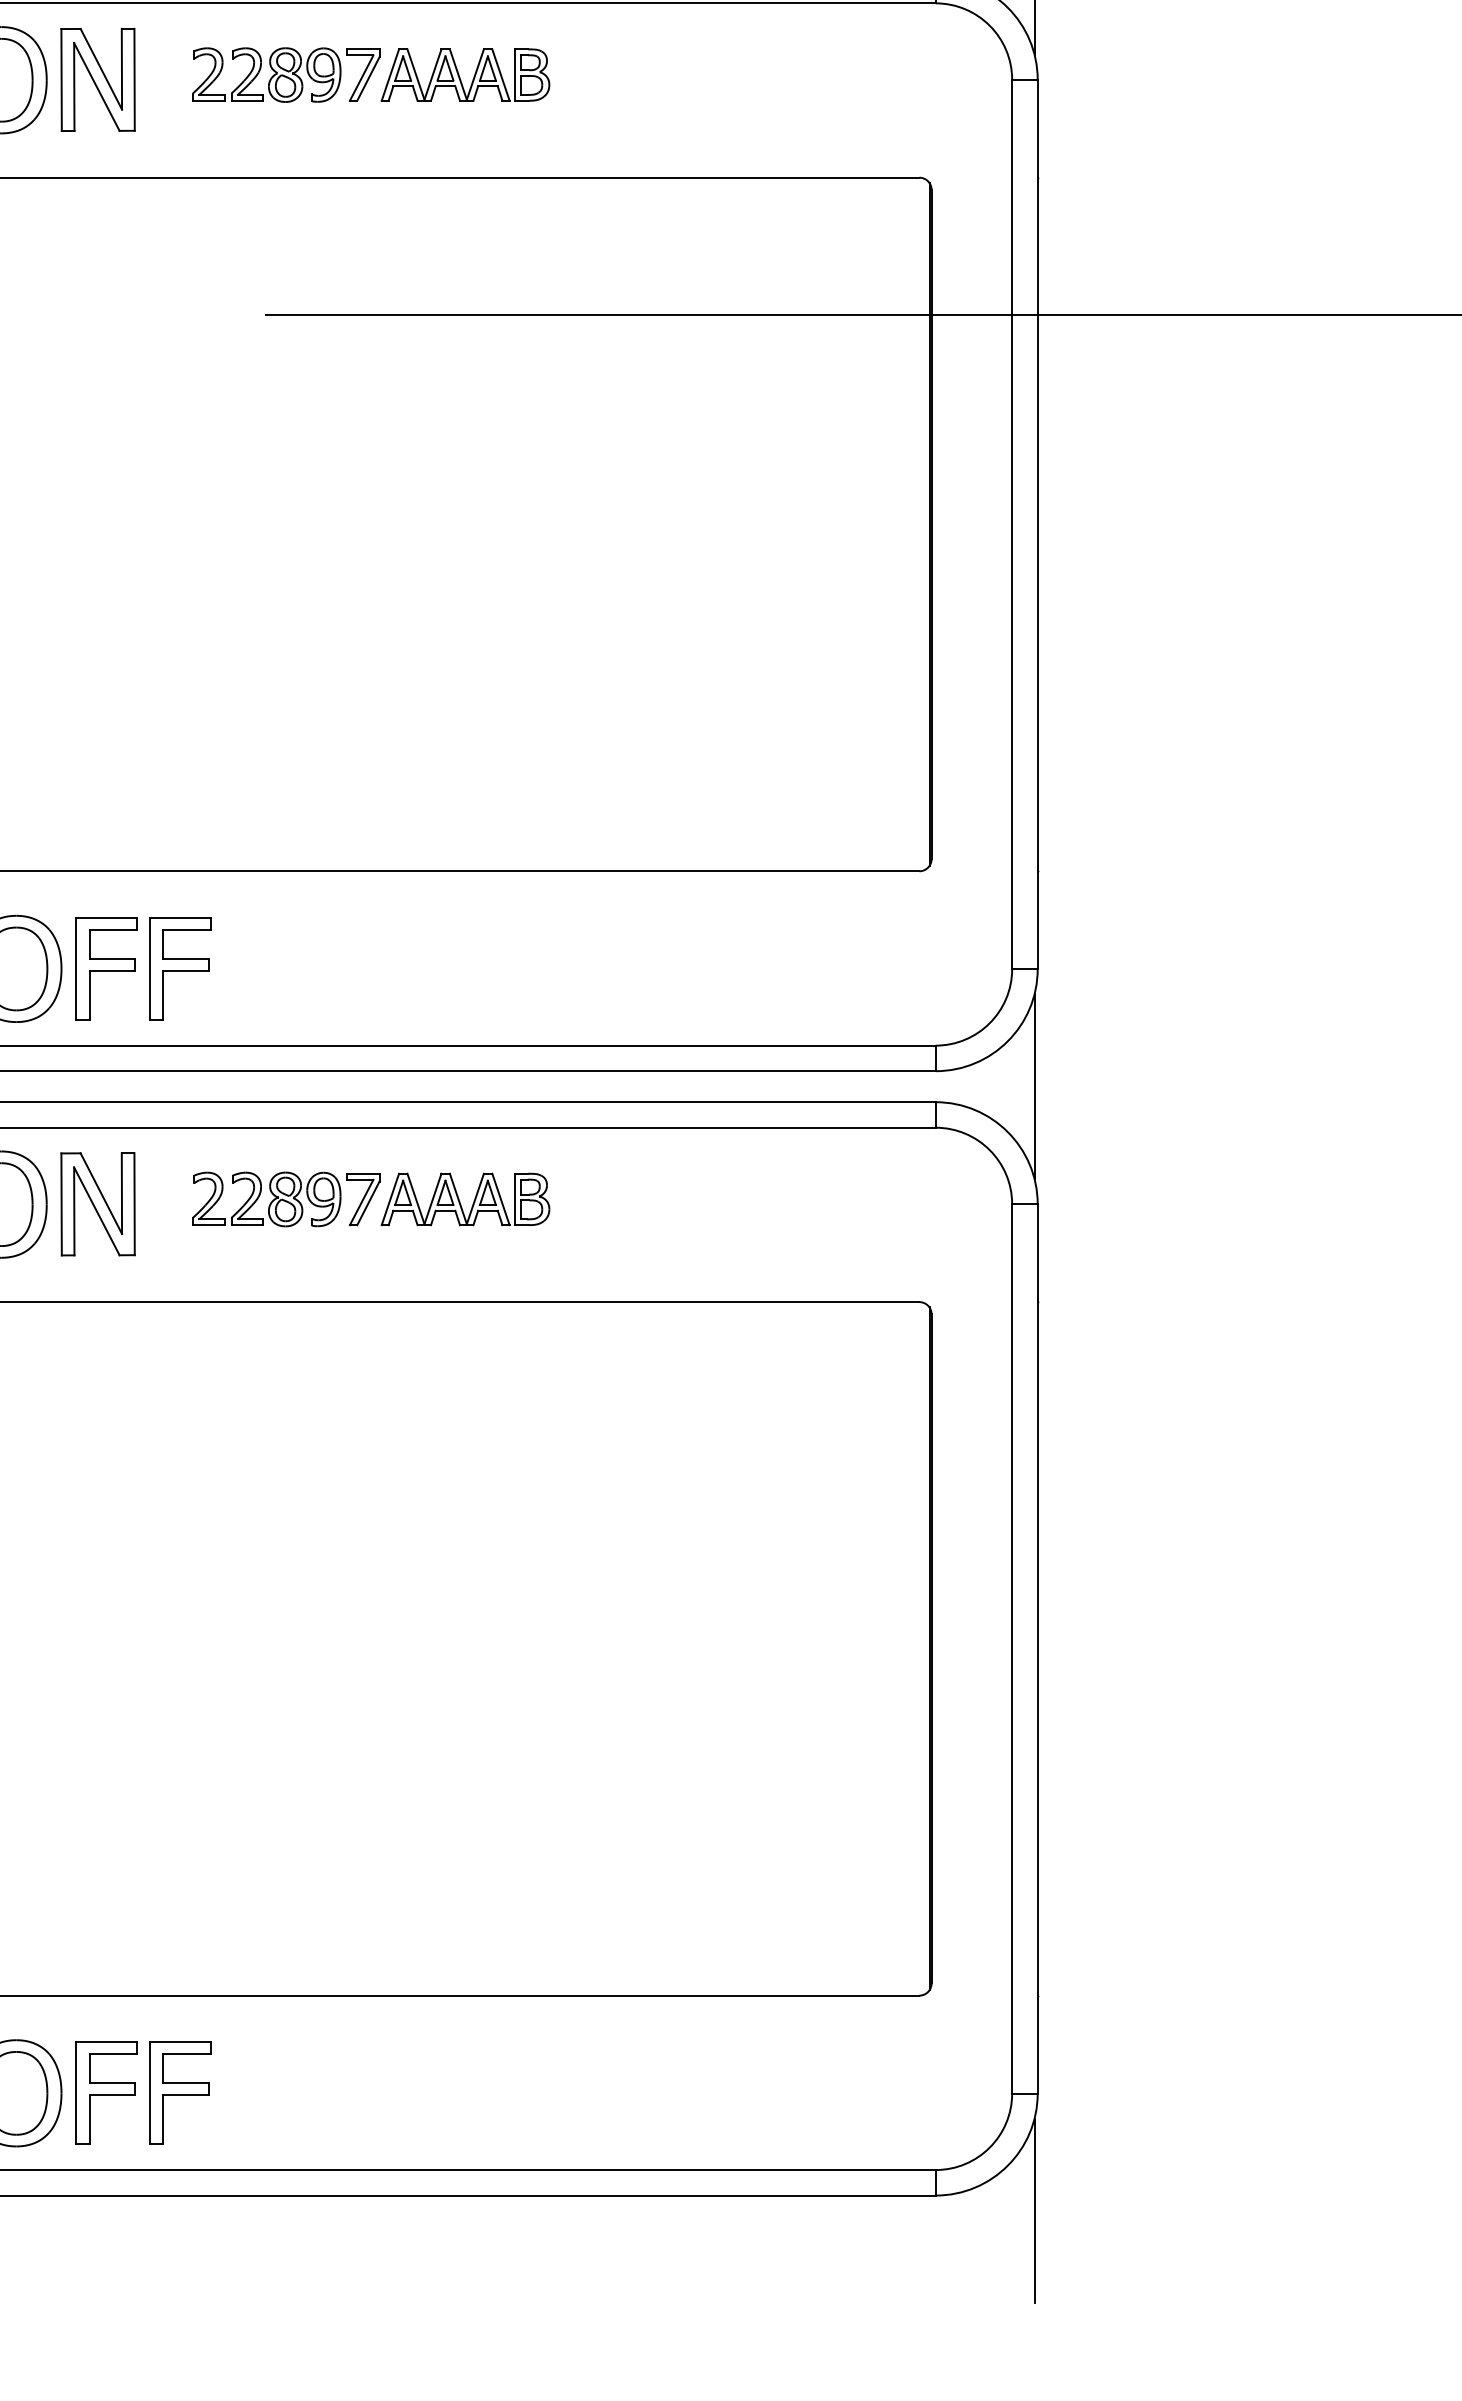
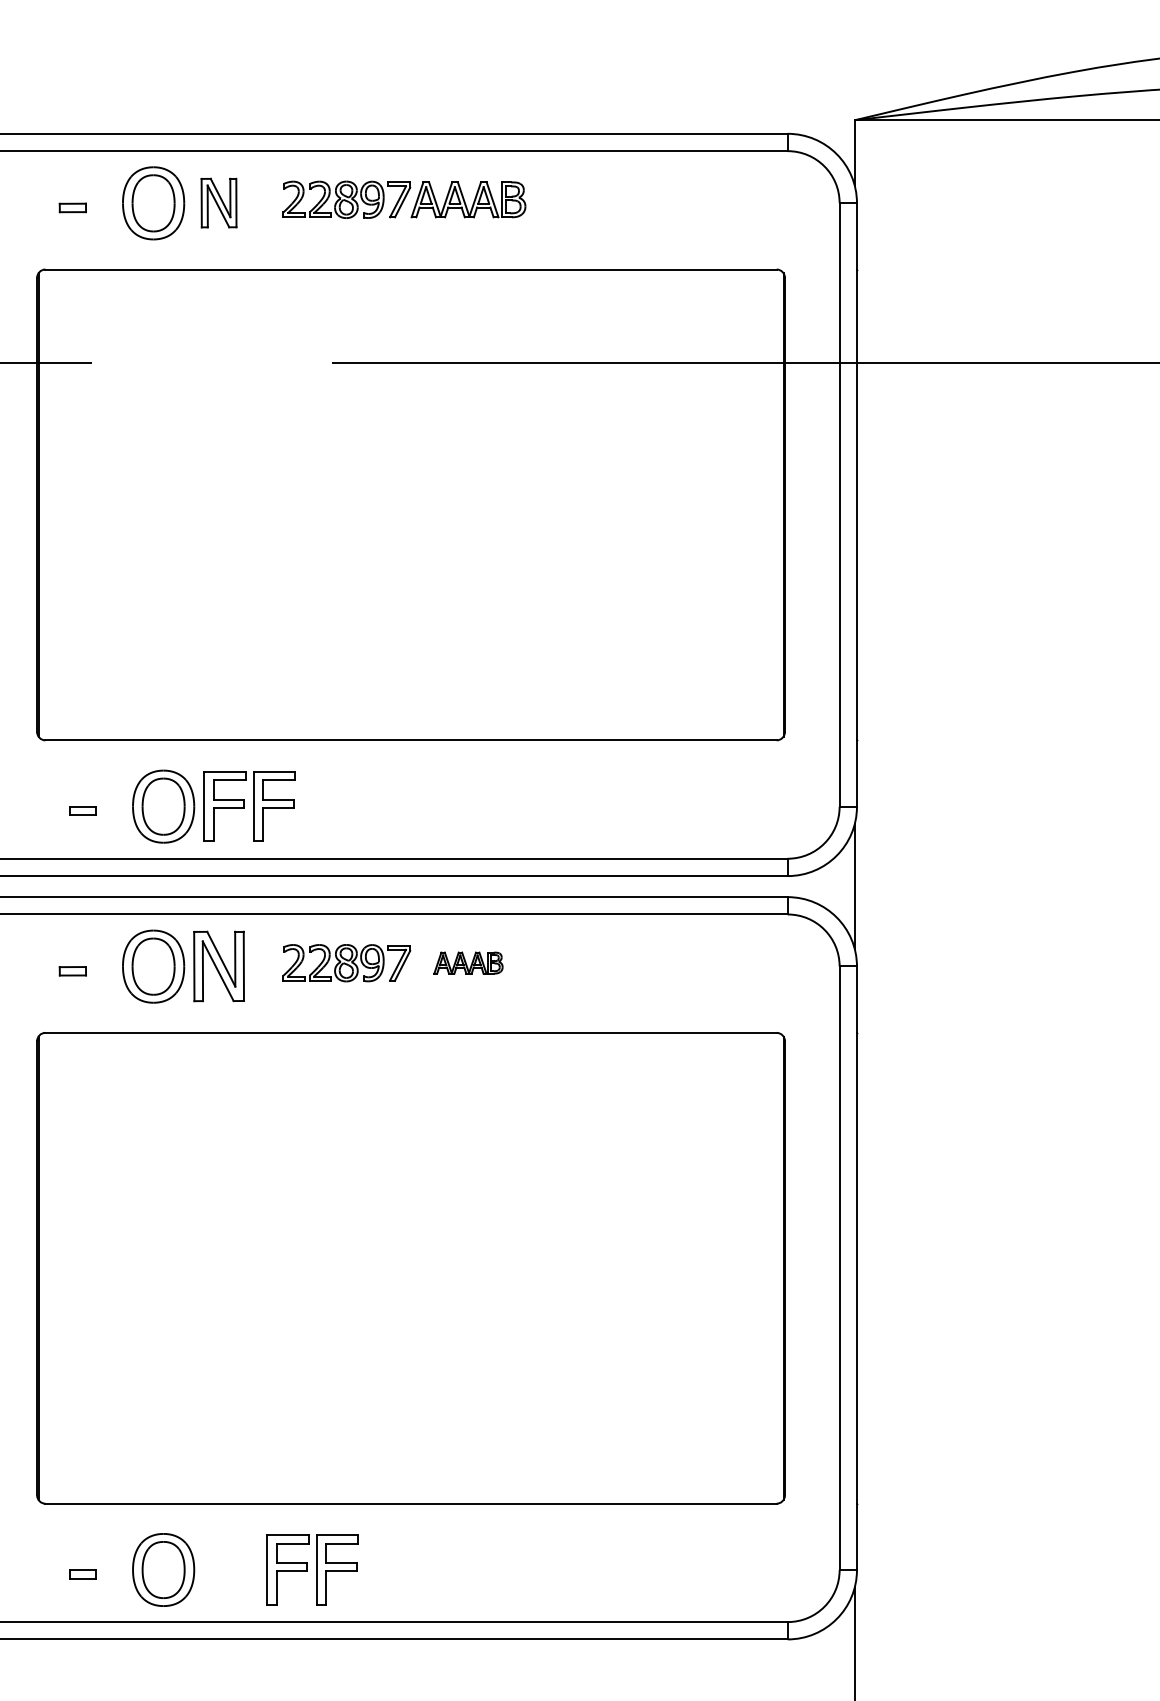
part: (97, 78) -> (218, 202), size x0.7
part: (465, 1198) -> (468, 962), size x0.6
part: (142, 2092) -> (312, 1569), moved

